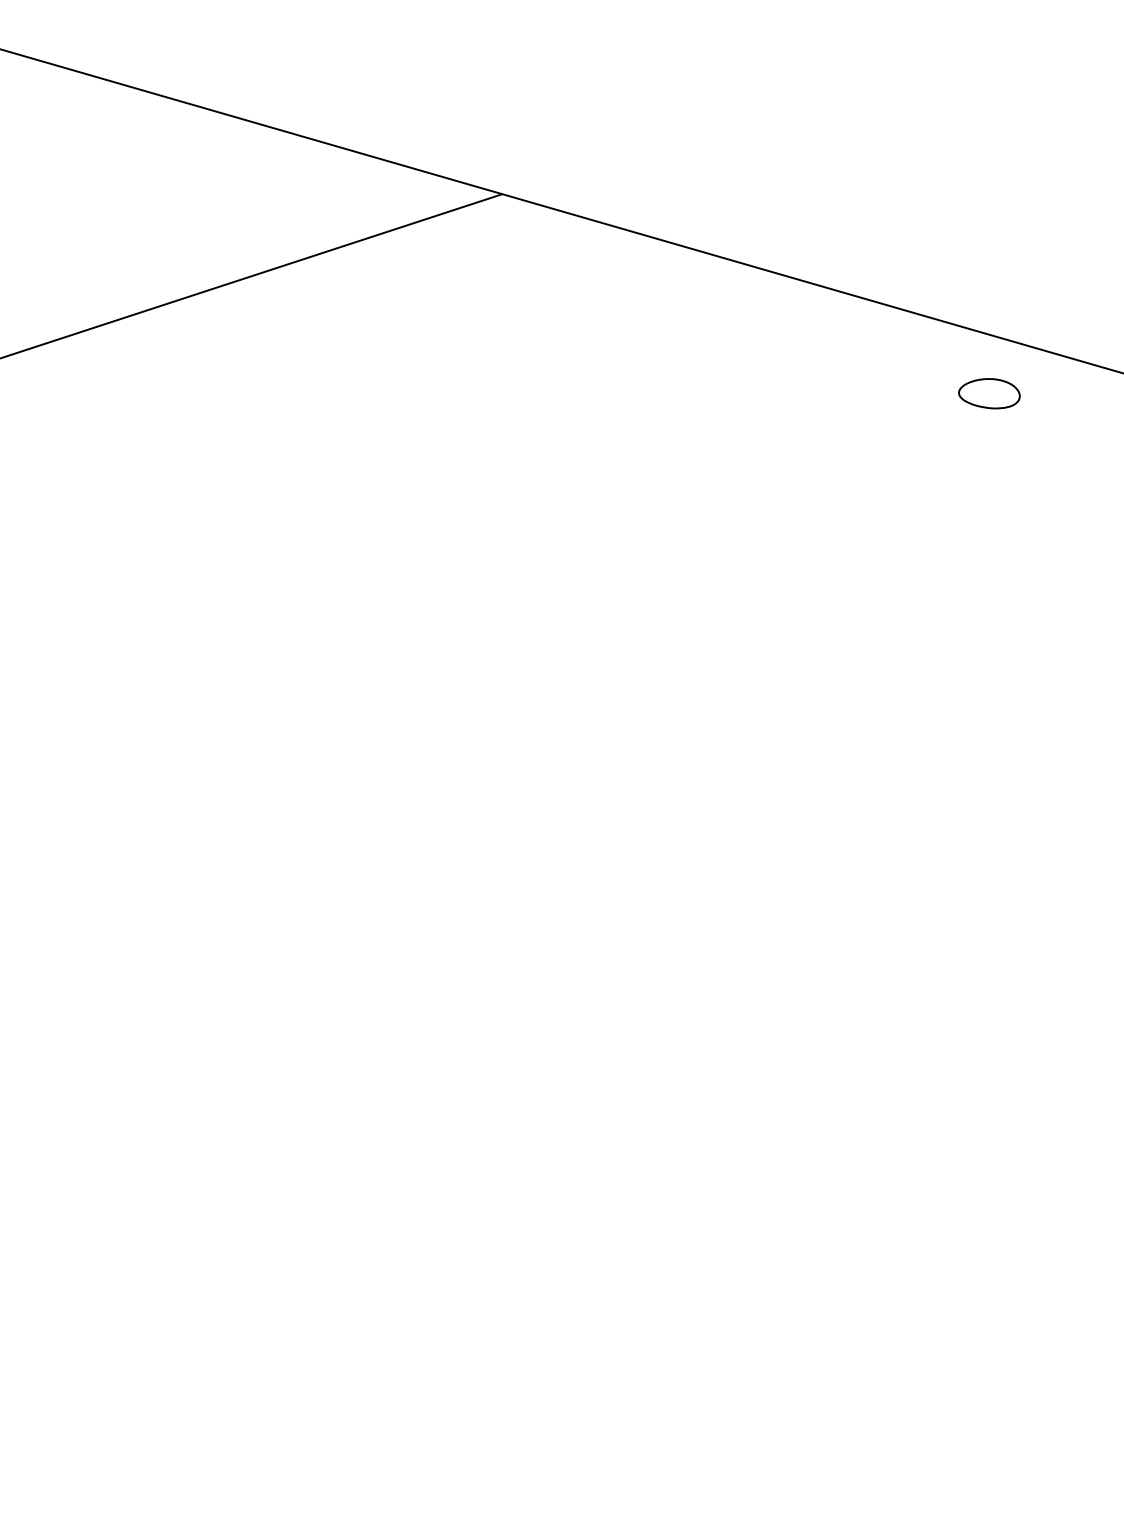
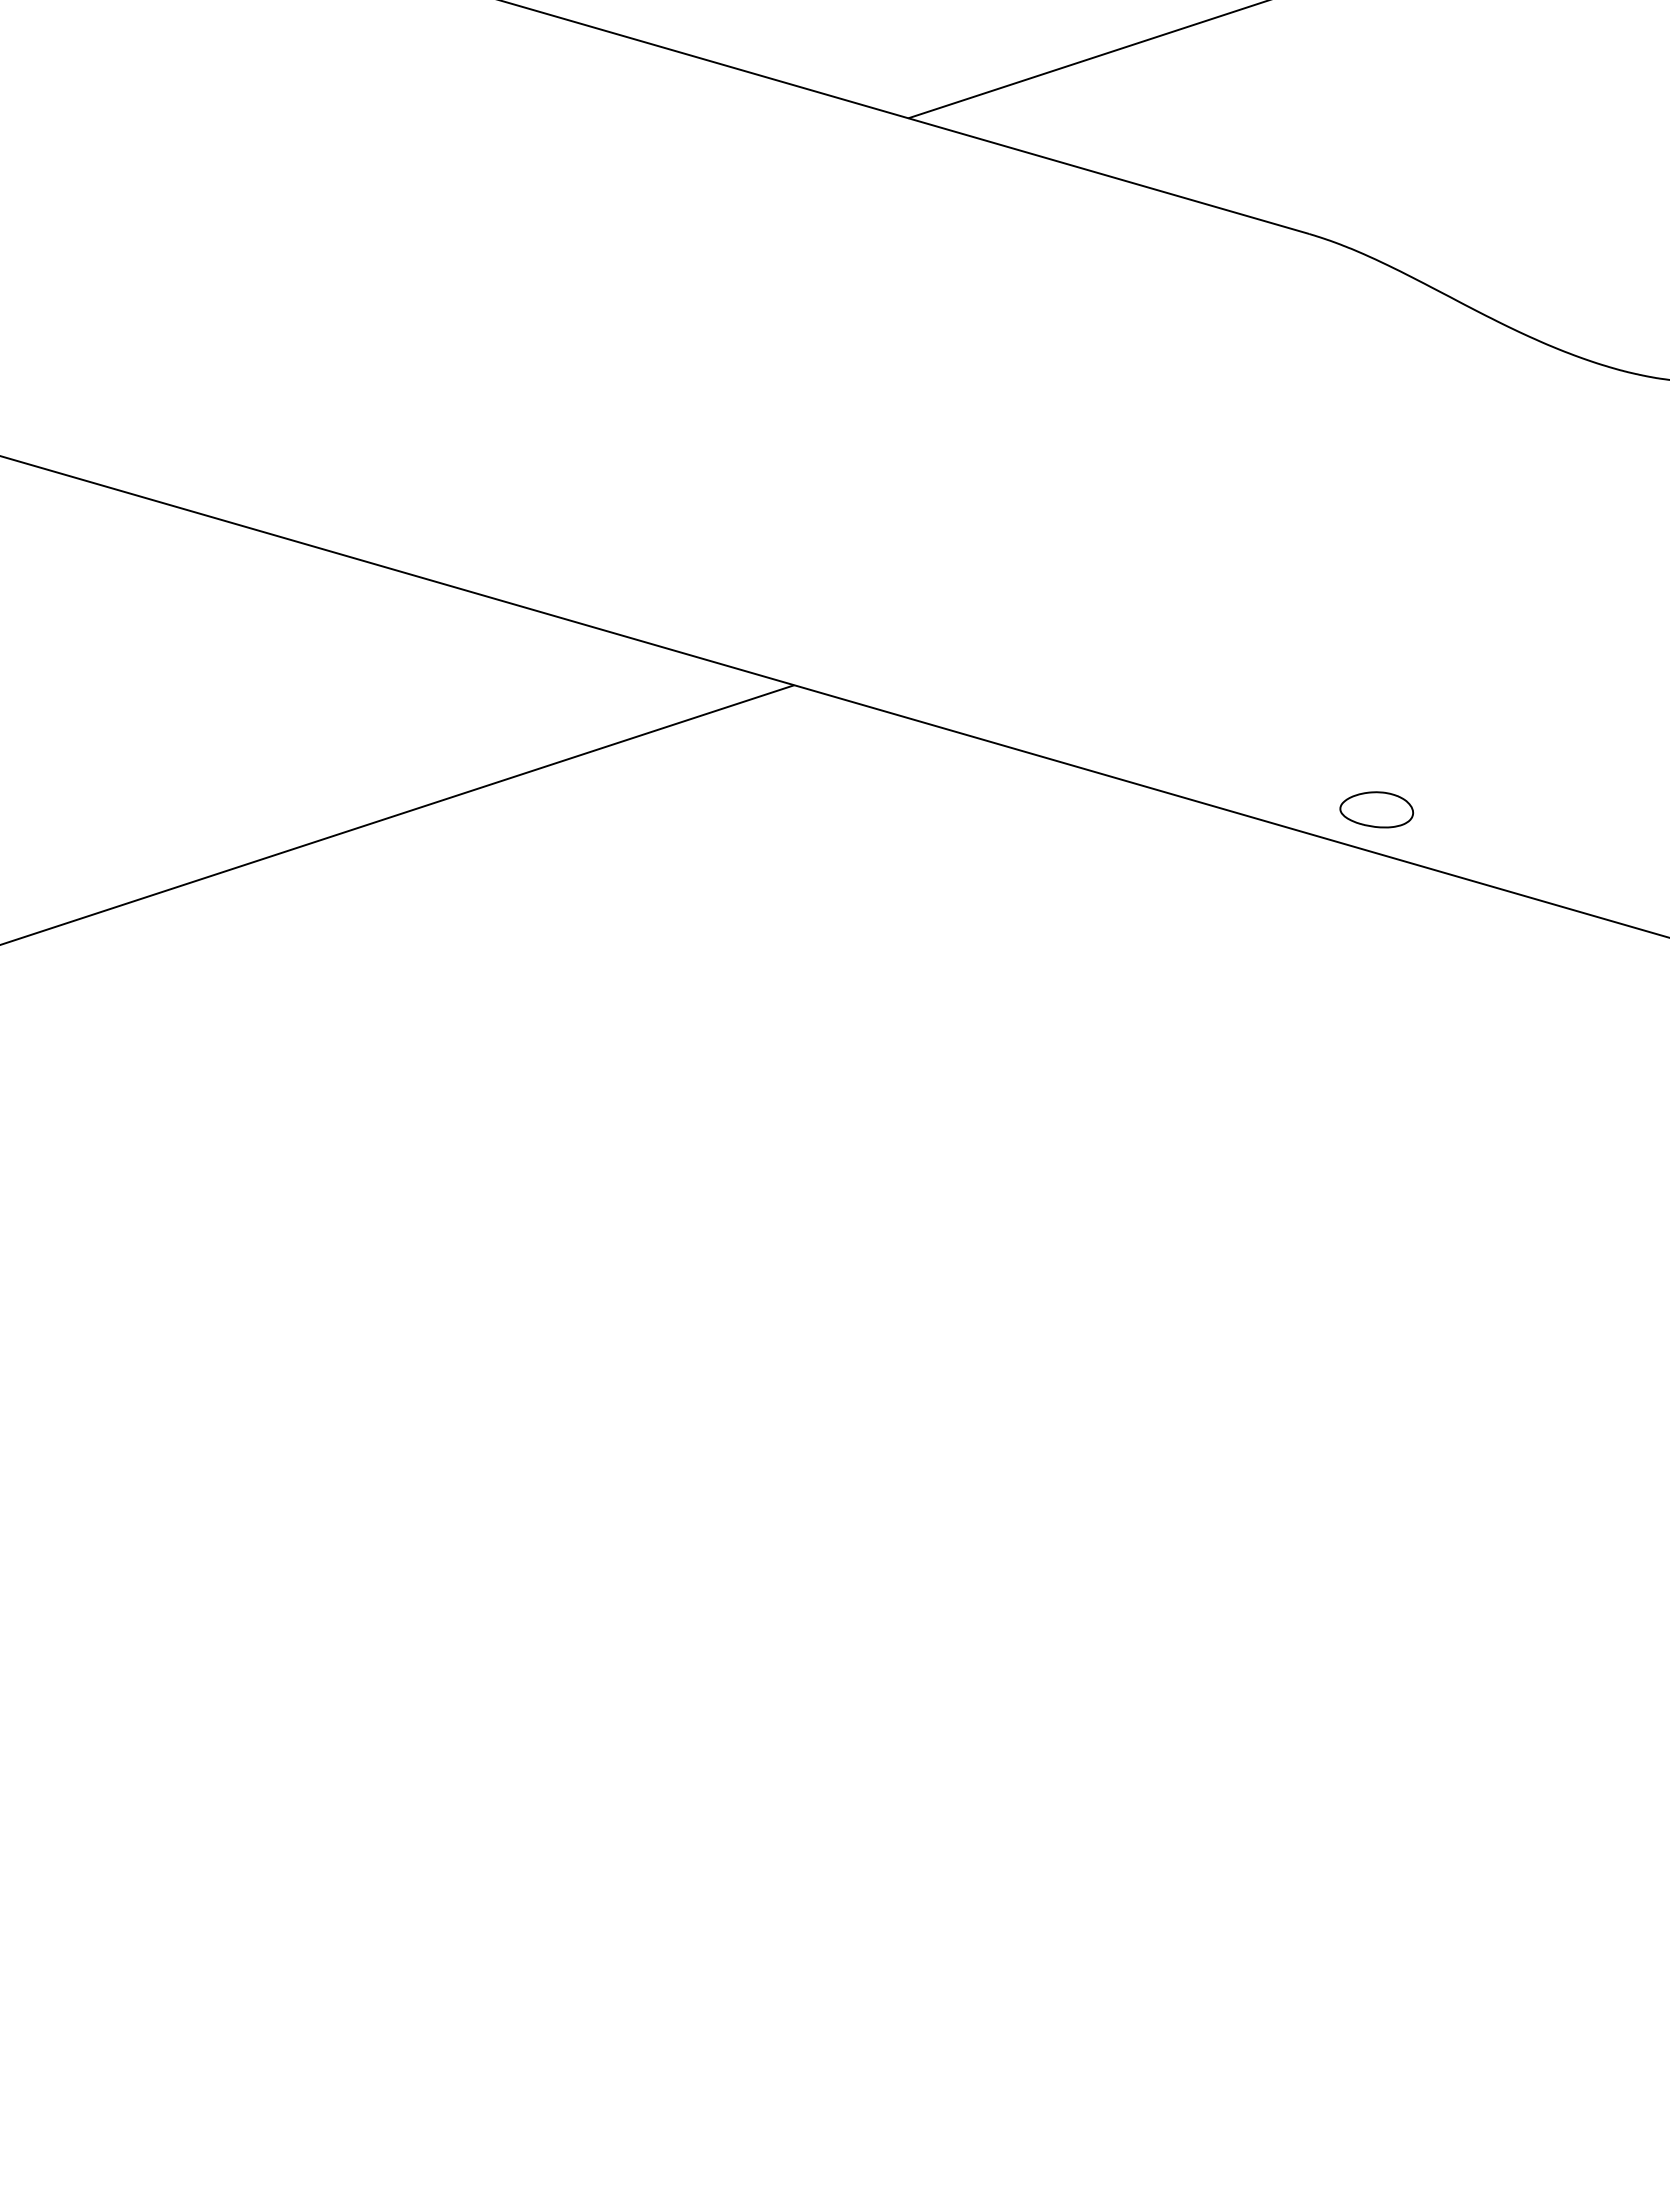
part: (989, 393) -> (1376, 809), moved

